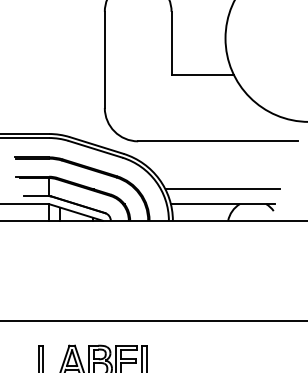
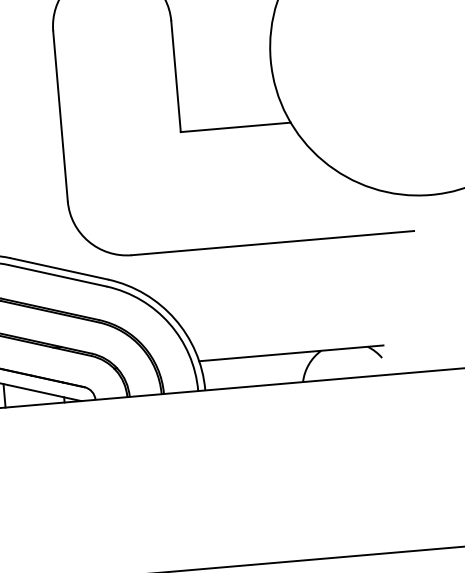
line: (222, 189) -> (288, 327), removed

